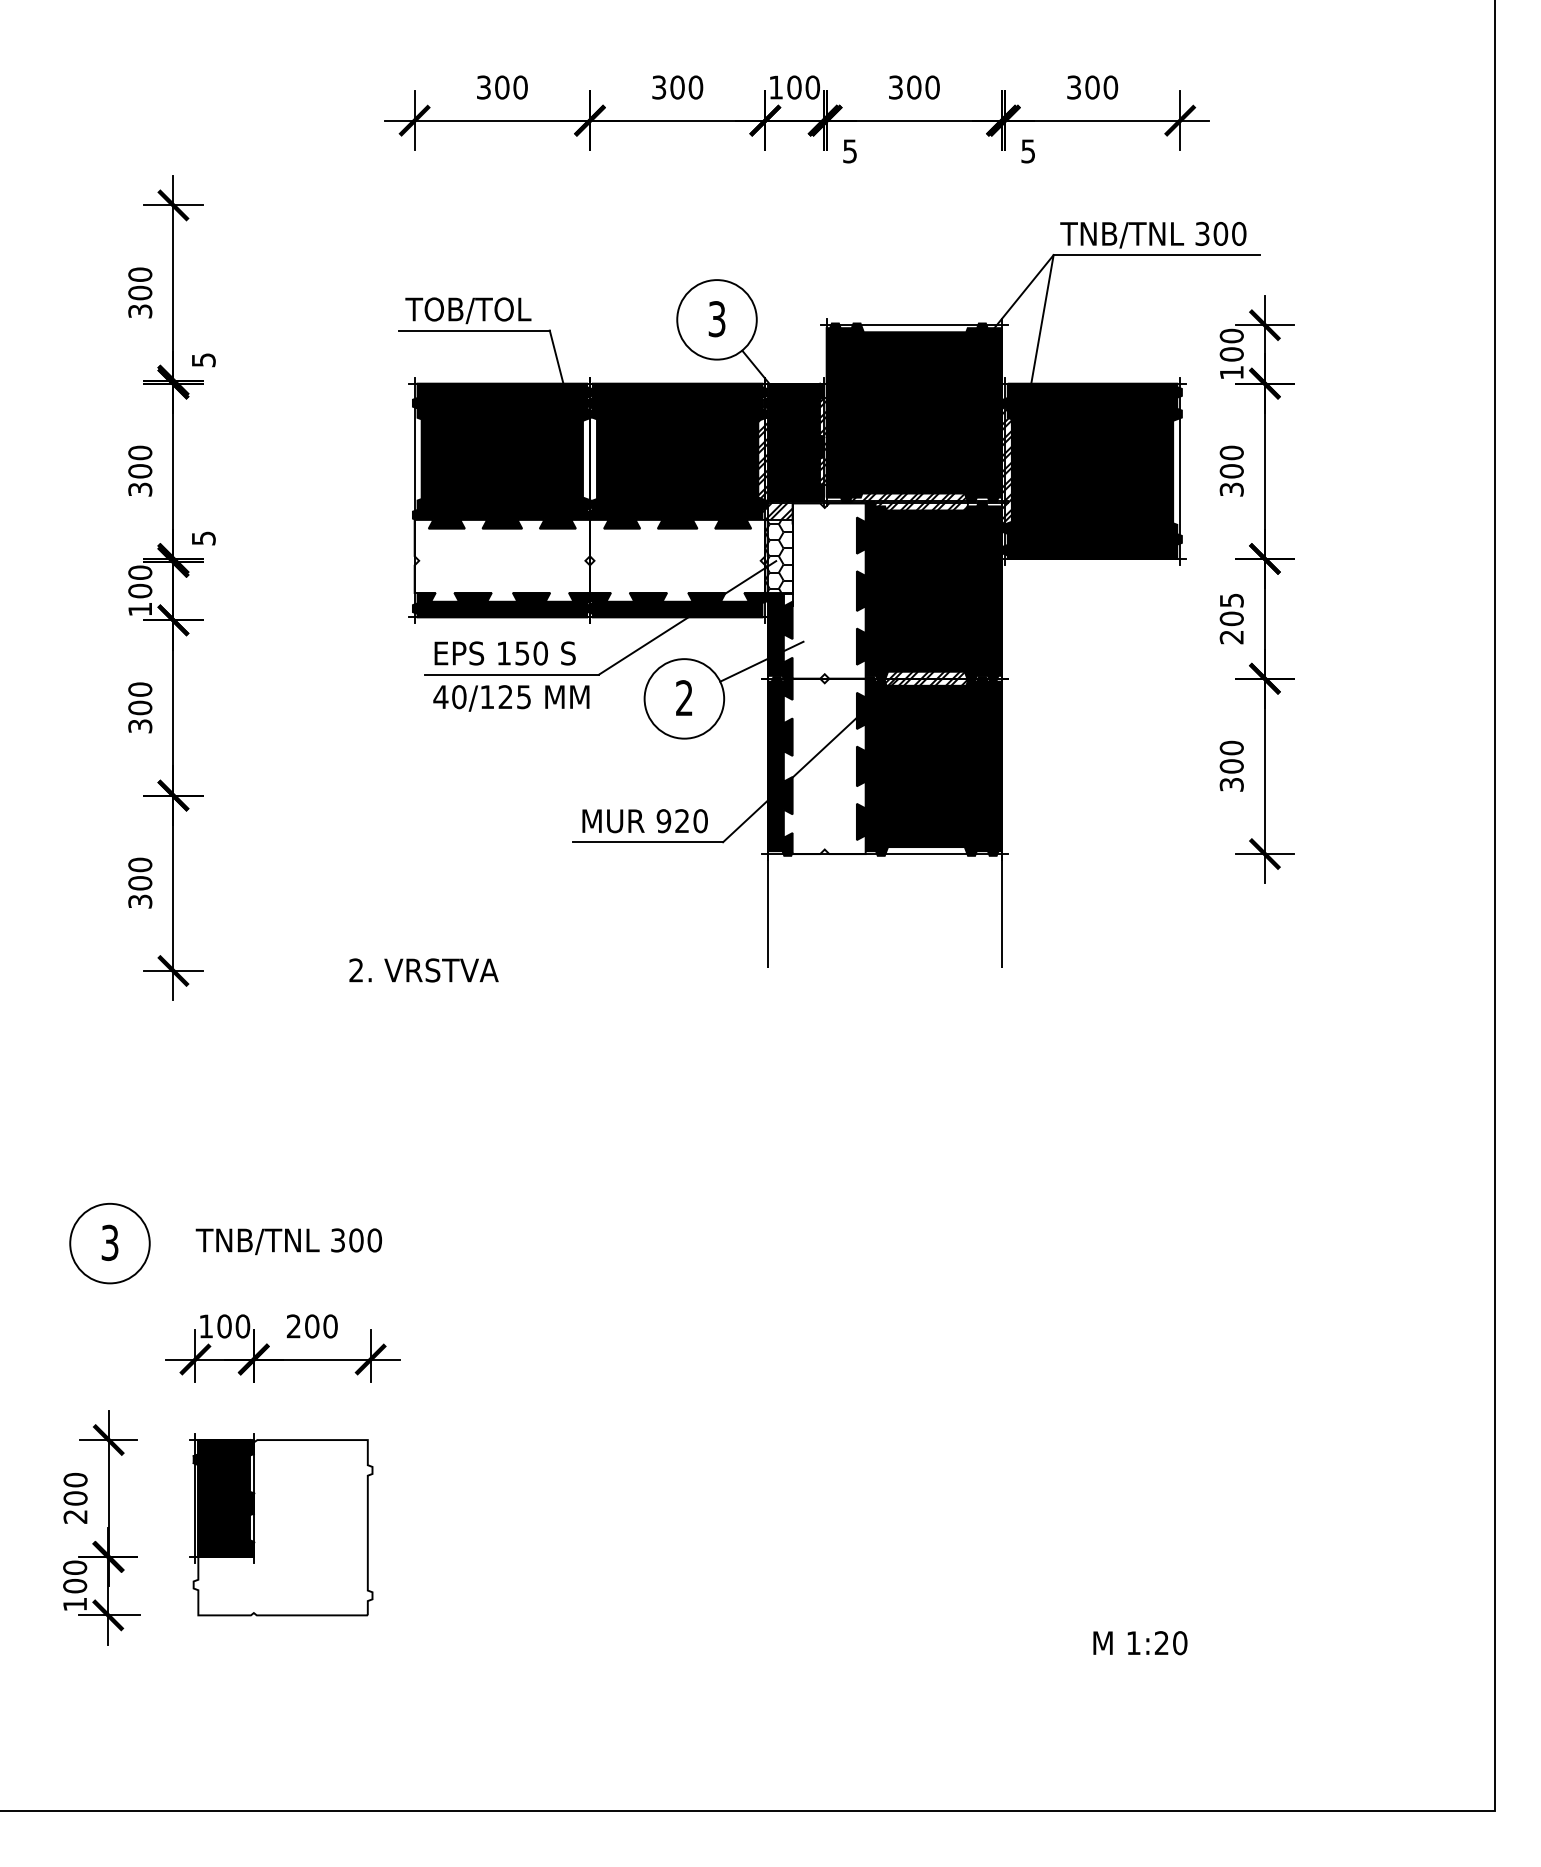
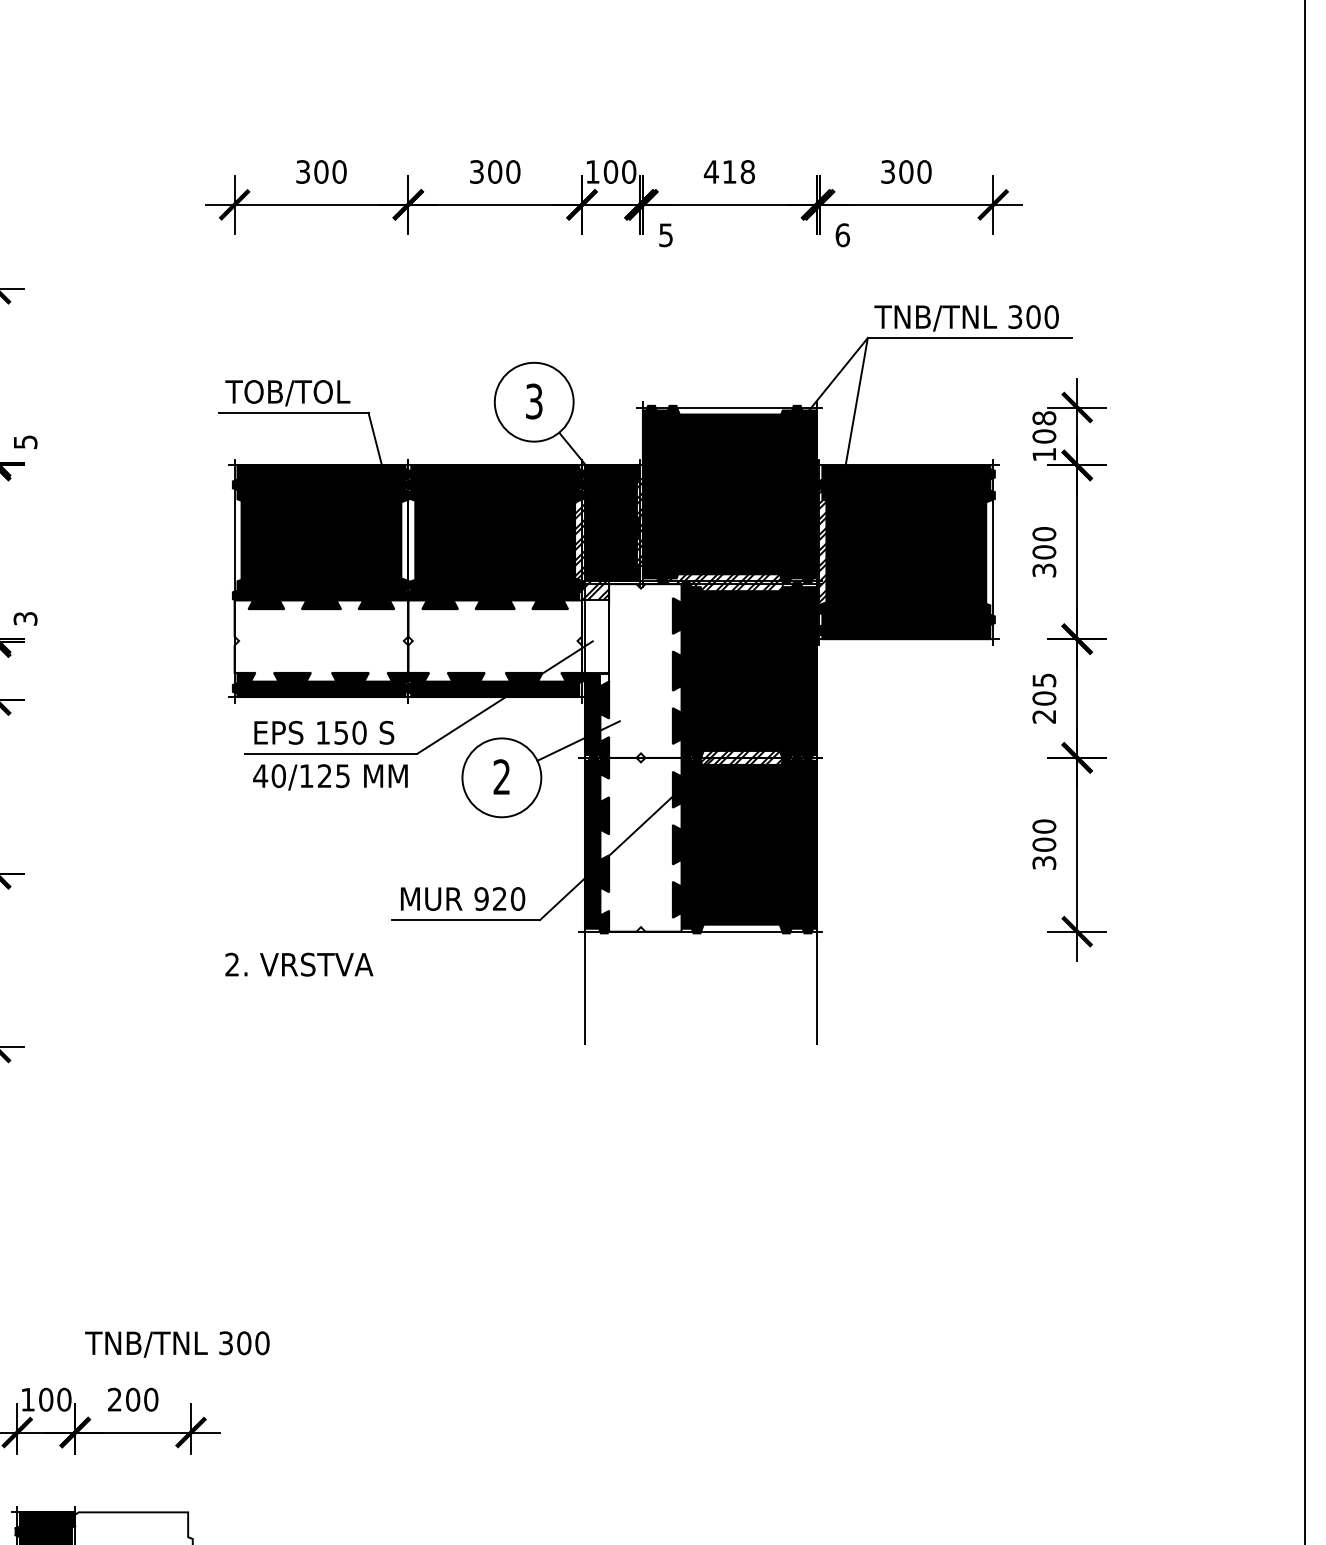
text: (913, 87) -> (728, 171), 300 -> 418
text: (1028, 151) -> (842, 235), 5 -> 6
text: (1231, 335) -> (1044, 417), 100 -> 108
text: (203, 537) -> (25, 617), 5 -> 3
hatch: (778, 555) -> (595, 635), removed
text: (423, 970) -> (298, 964), moved
text: (288, 1241) -> (176, 1344), moved

